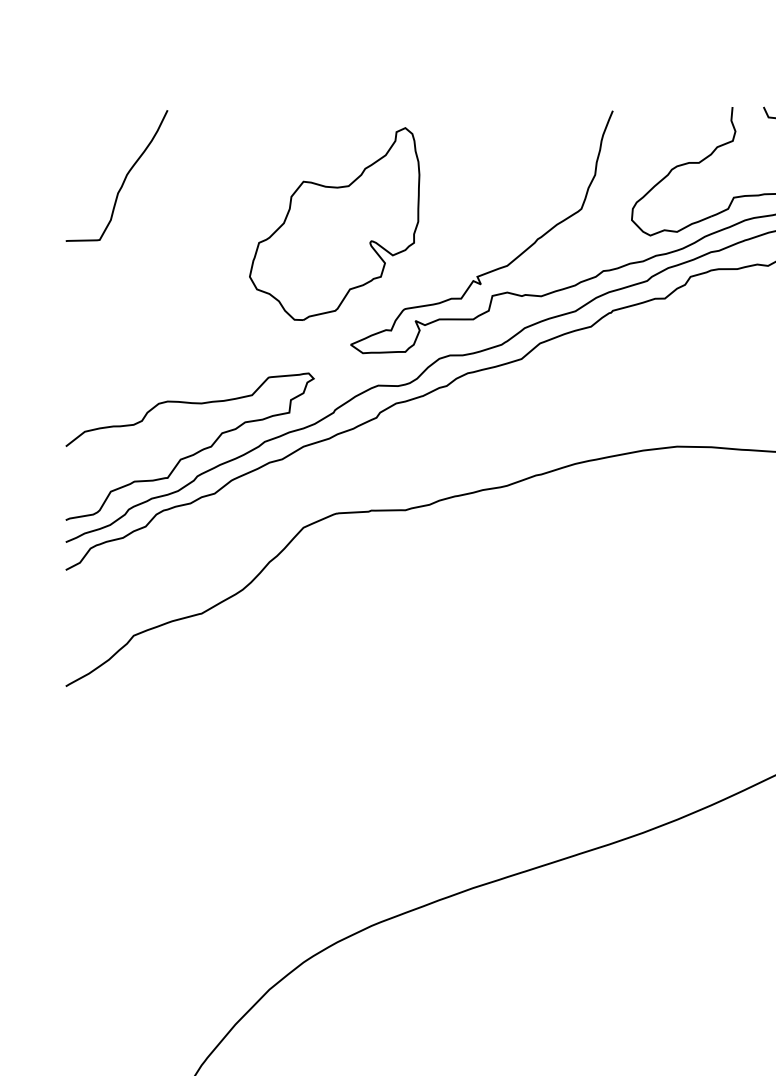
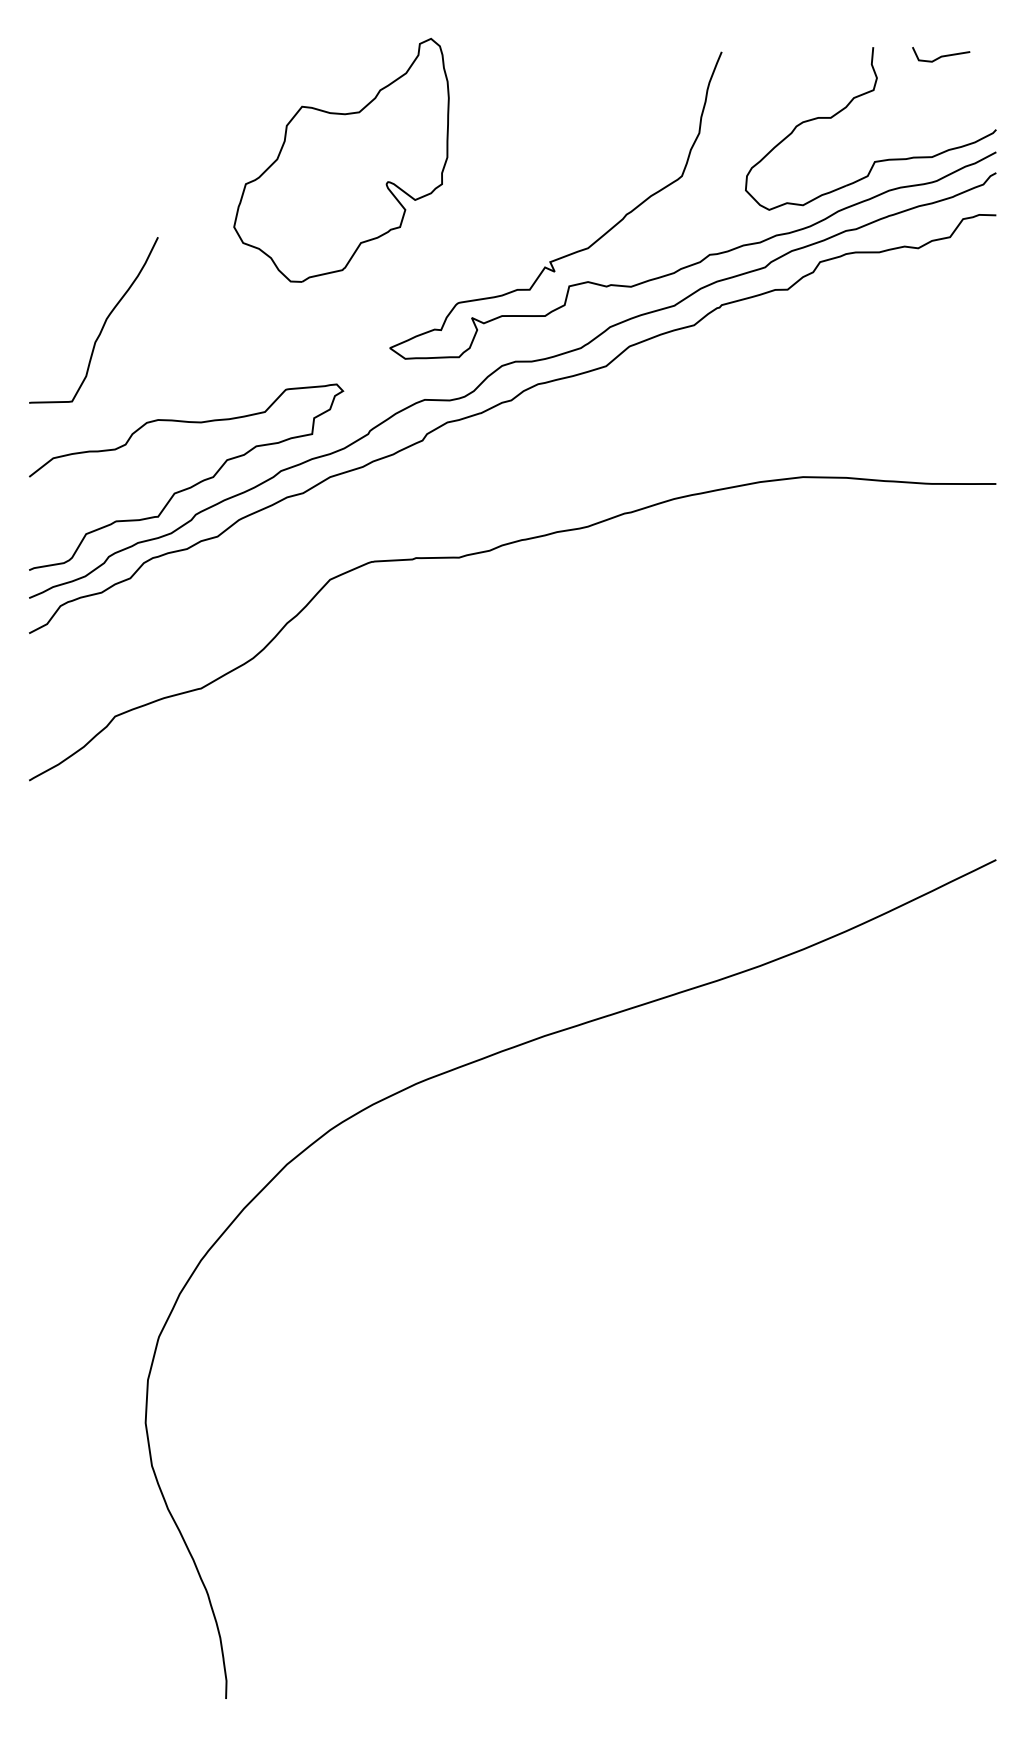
curve: (123, 179) -> (102, 325), moved
part: (334, 223) -> (341, 159), moved

